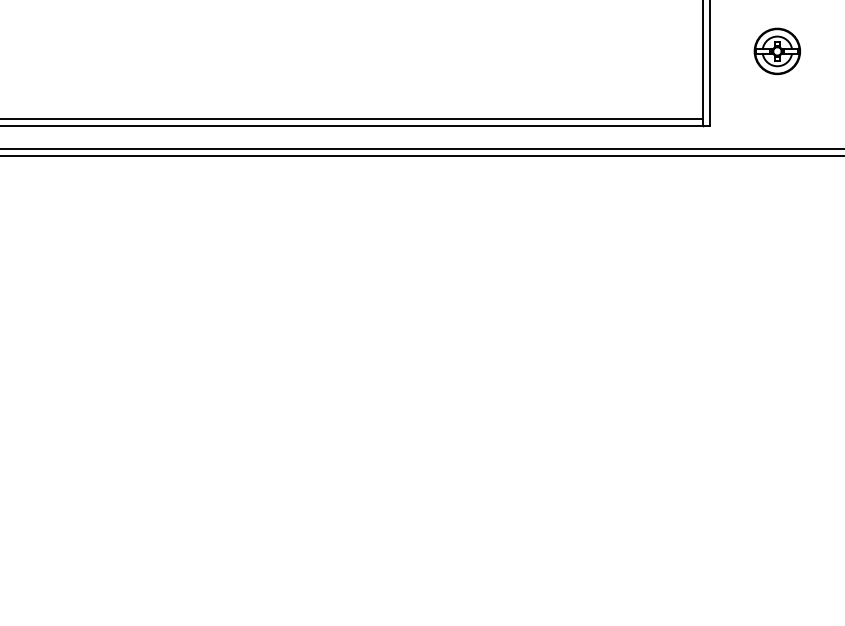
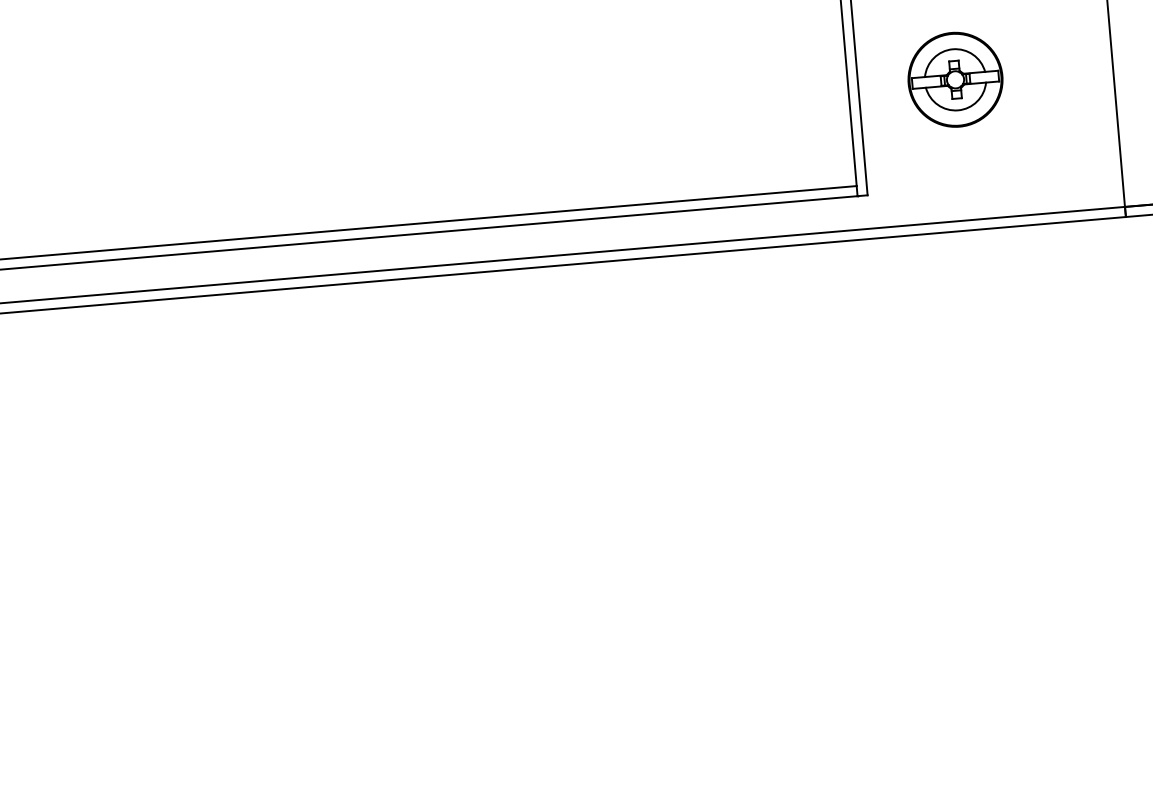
part: (777, 51) -> (955, 79), size x1.43

